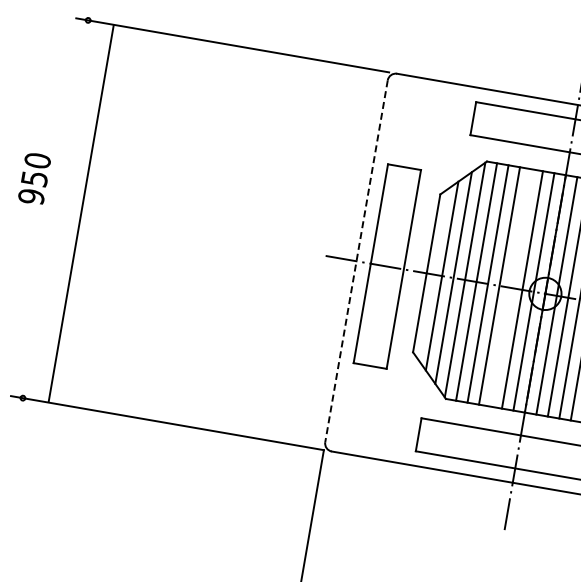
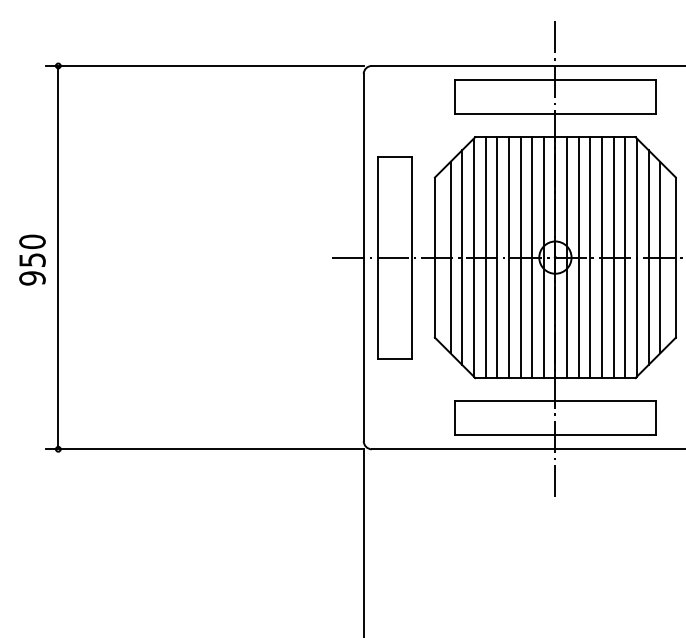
text: (34, 178) -> (32, 259), moved
line: (81, 213) -> (58, 257), moved
line: (356, 261) -> (363, 257), dashed -> solid
line: (511, 287) -> (520, 257), added

